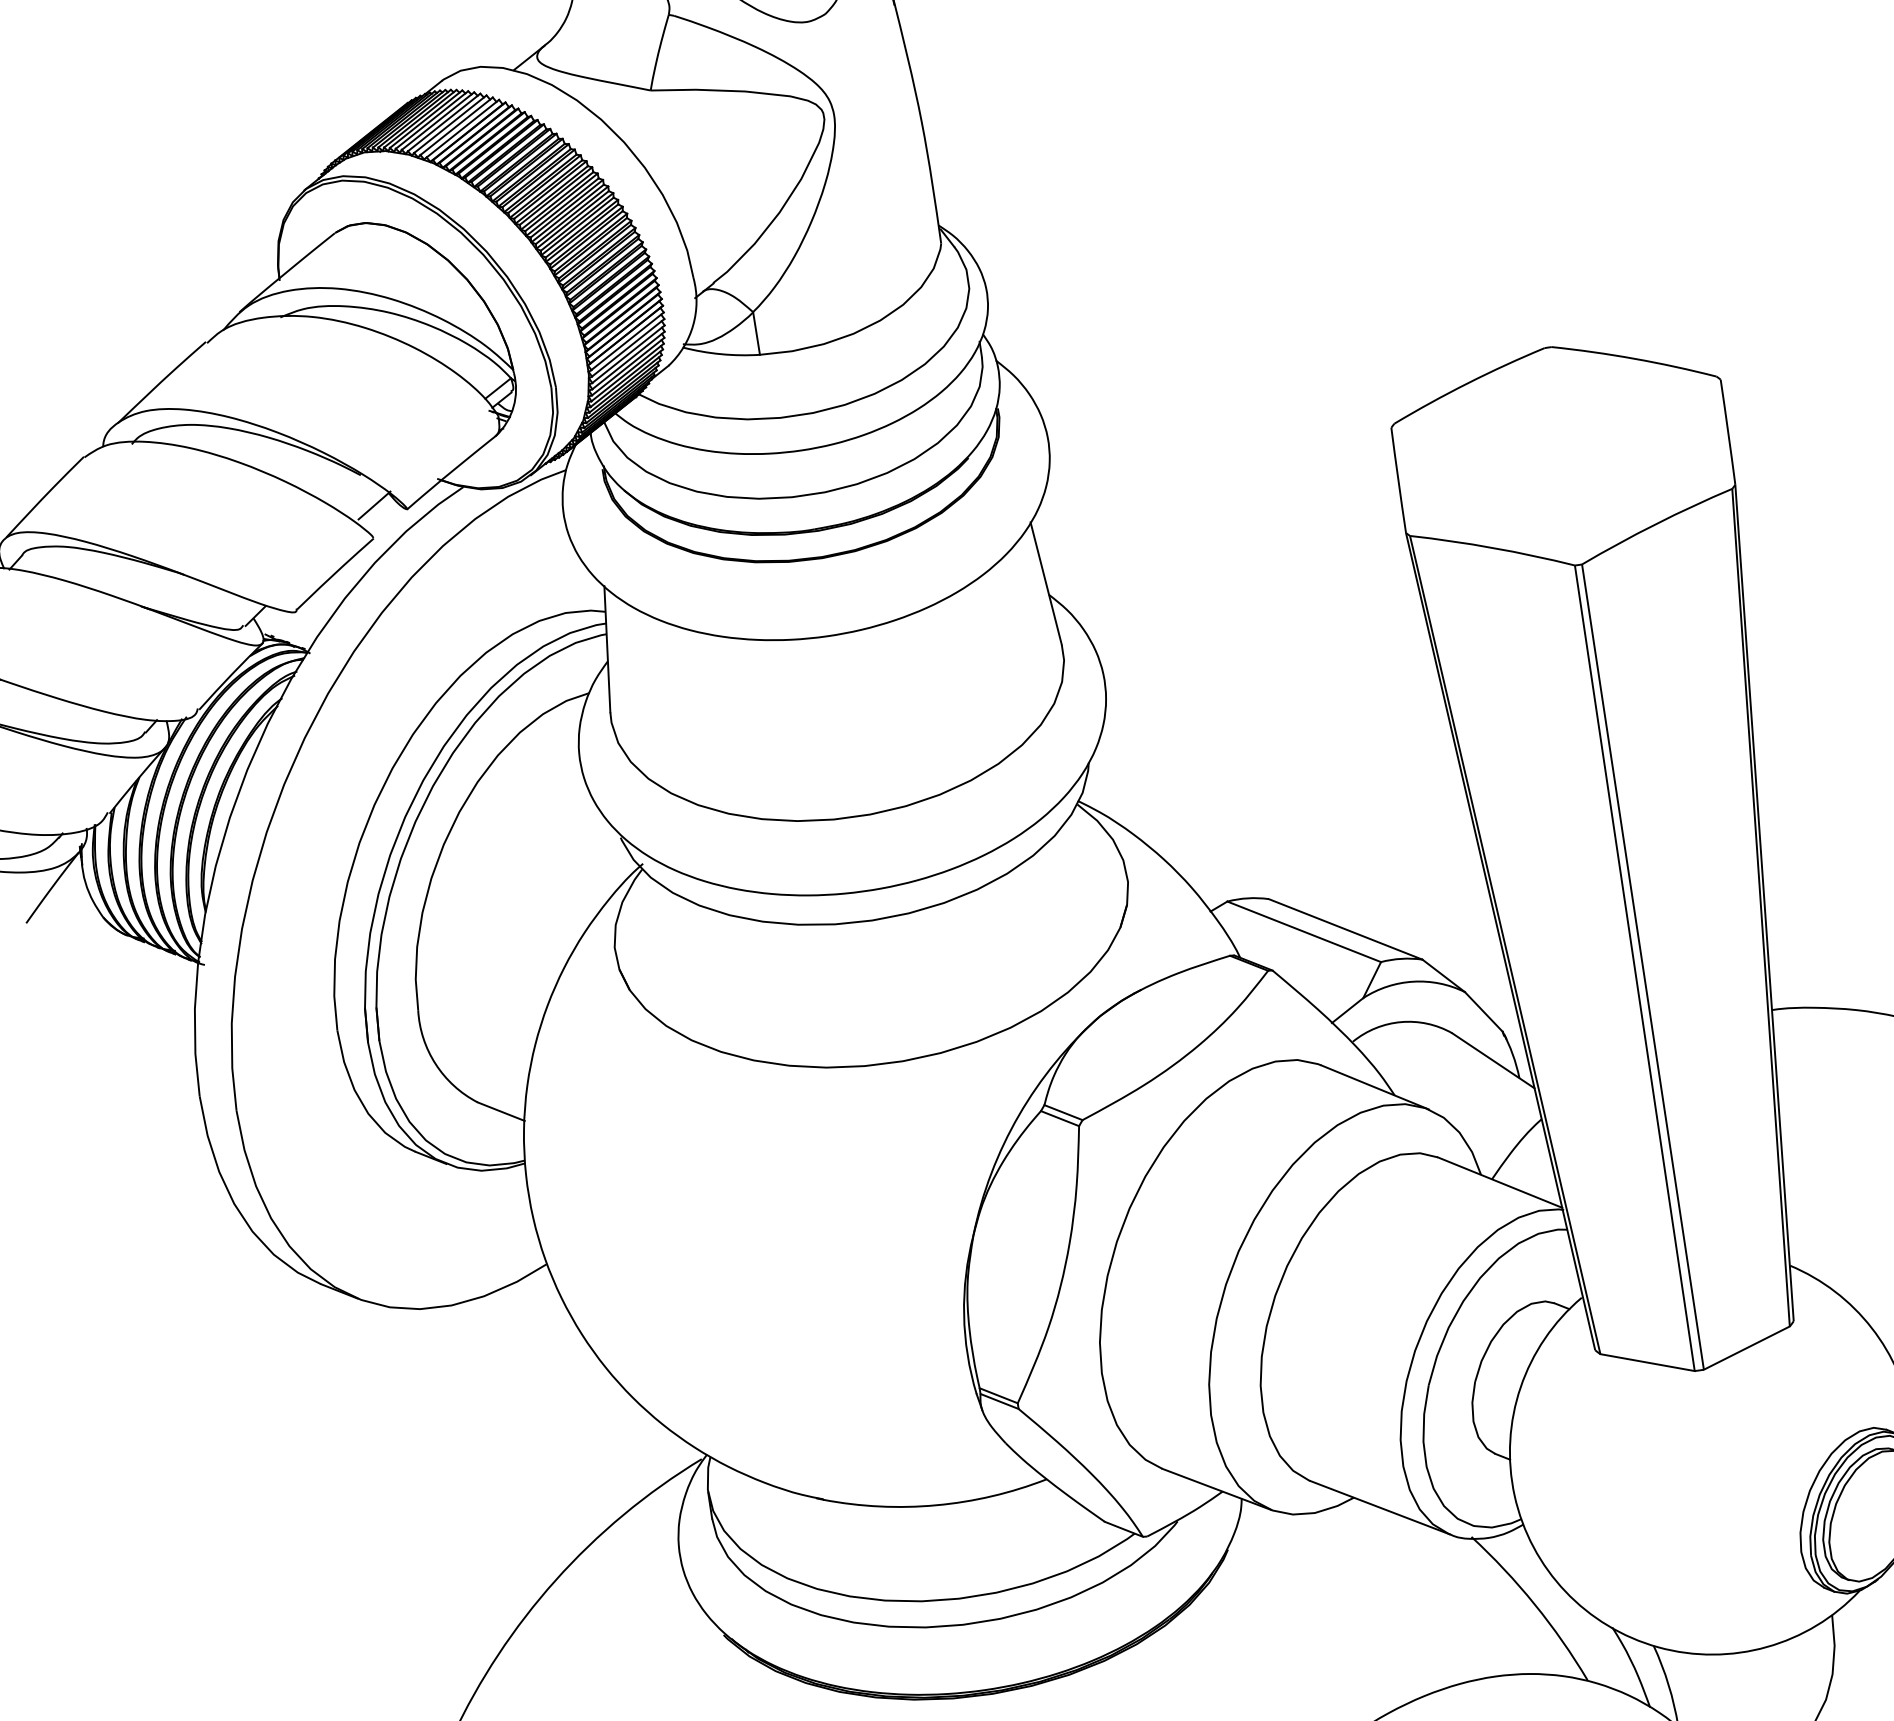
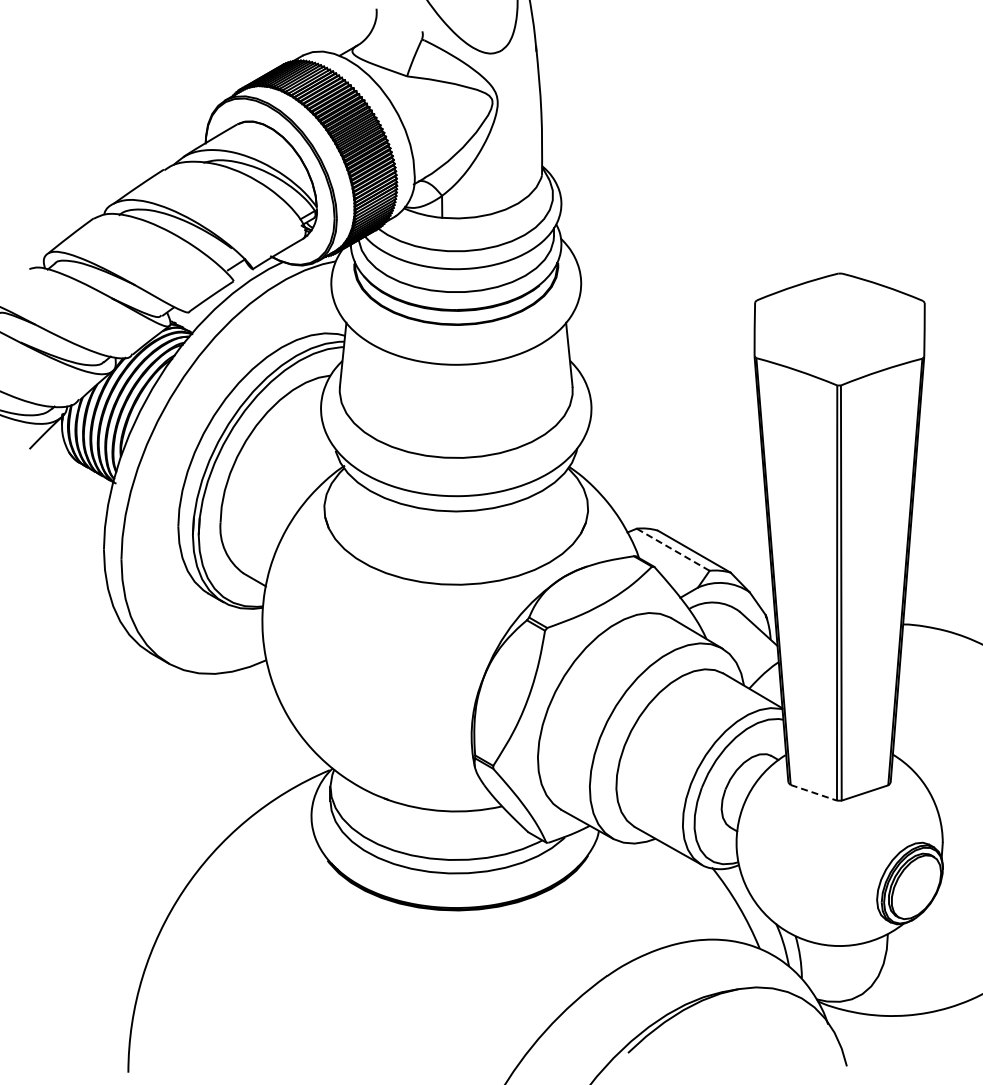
line: (1302, 931) -> (672, 549), solid -> dashed
line: (1648, 1361) -> (814, 792), solid -> dashed

